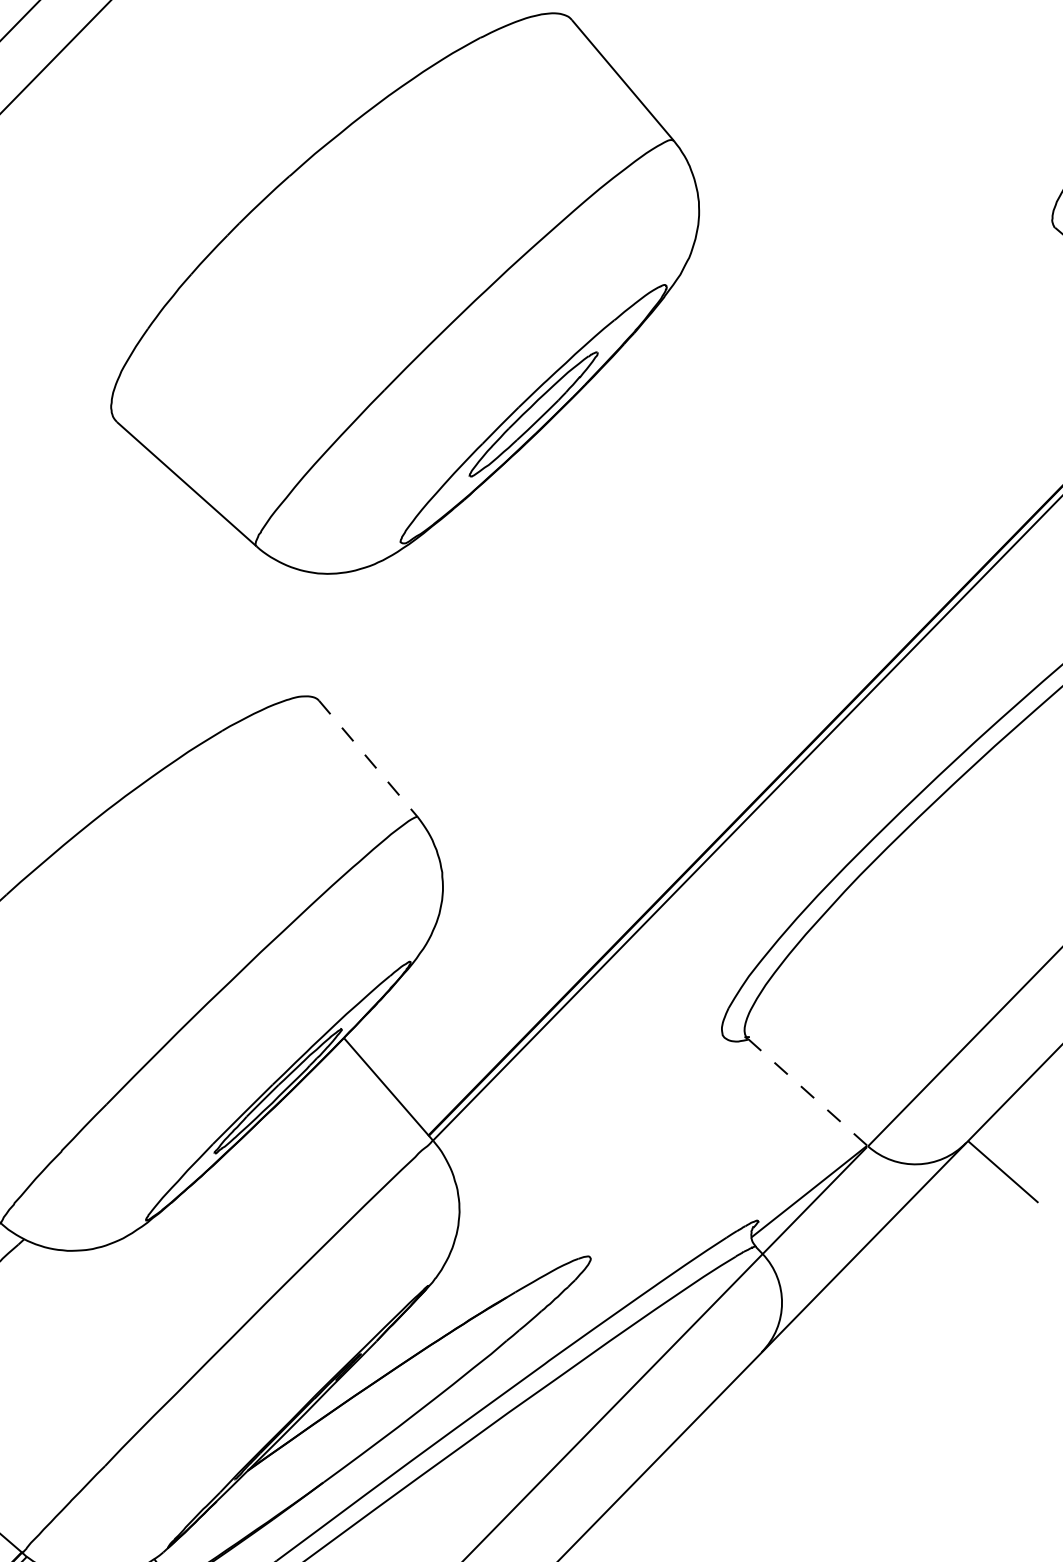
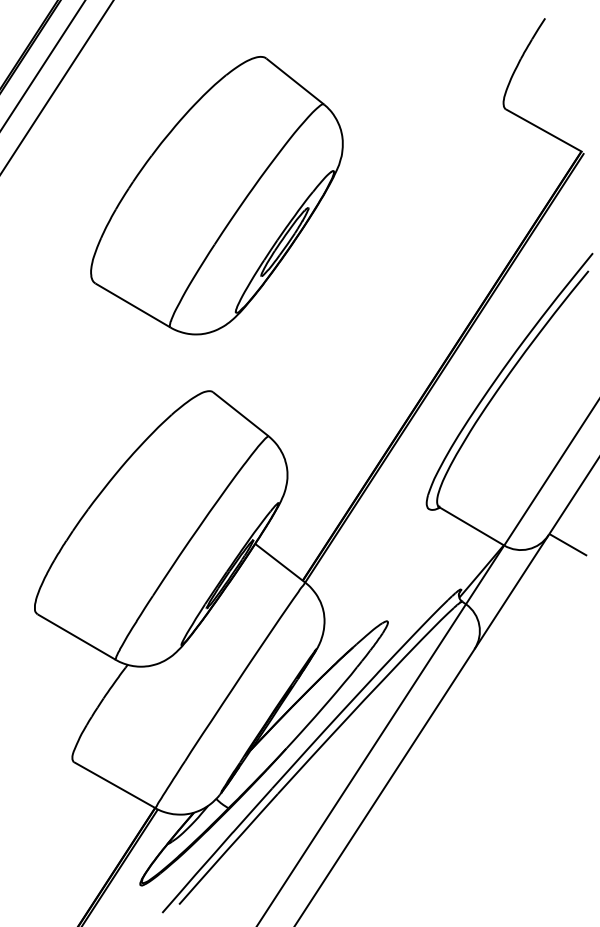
line: (367, 759) -> (240, 414), dashed -> solid
line: (809, 1092) -> (472, 526), dashed -> solid

